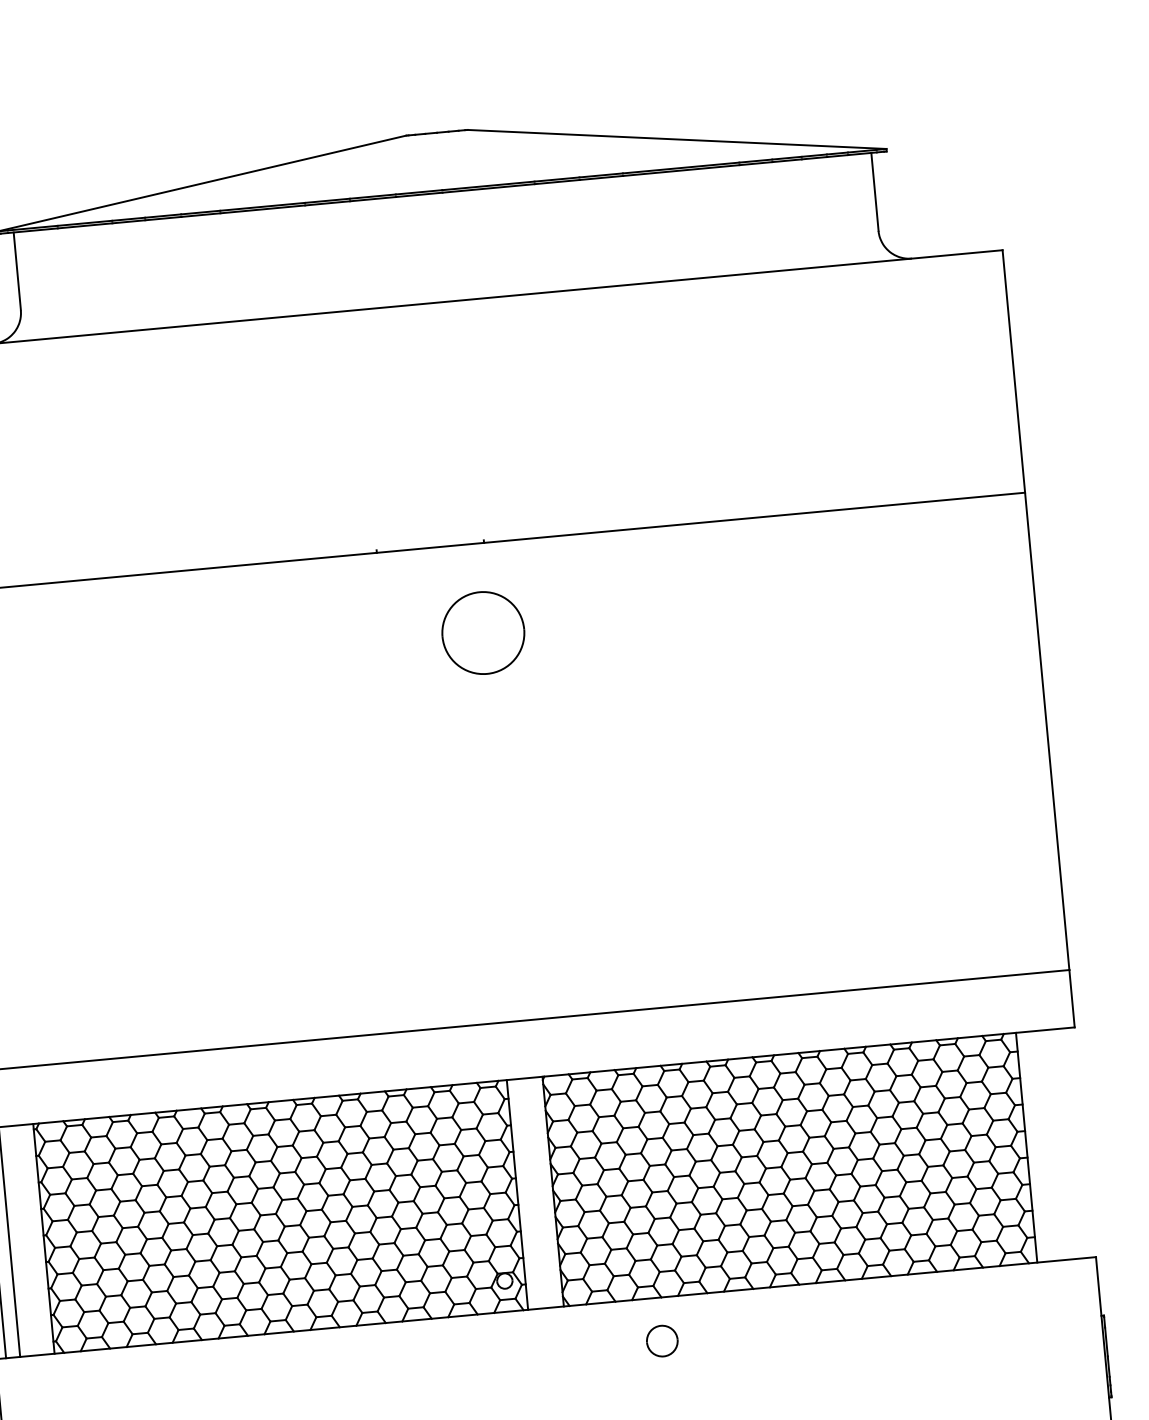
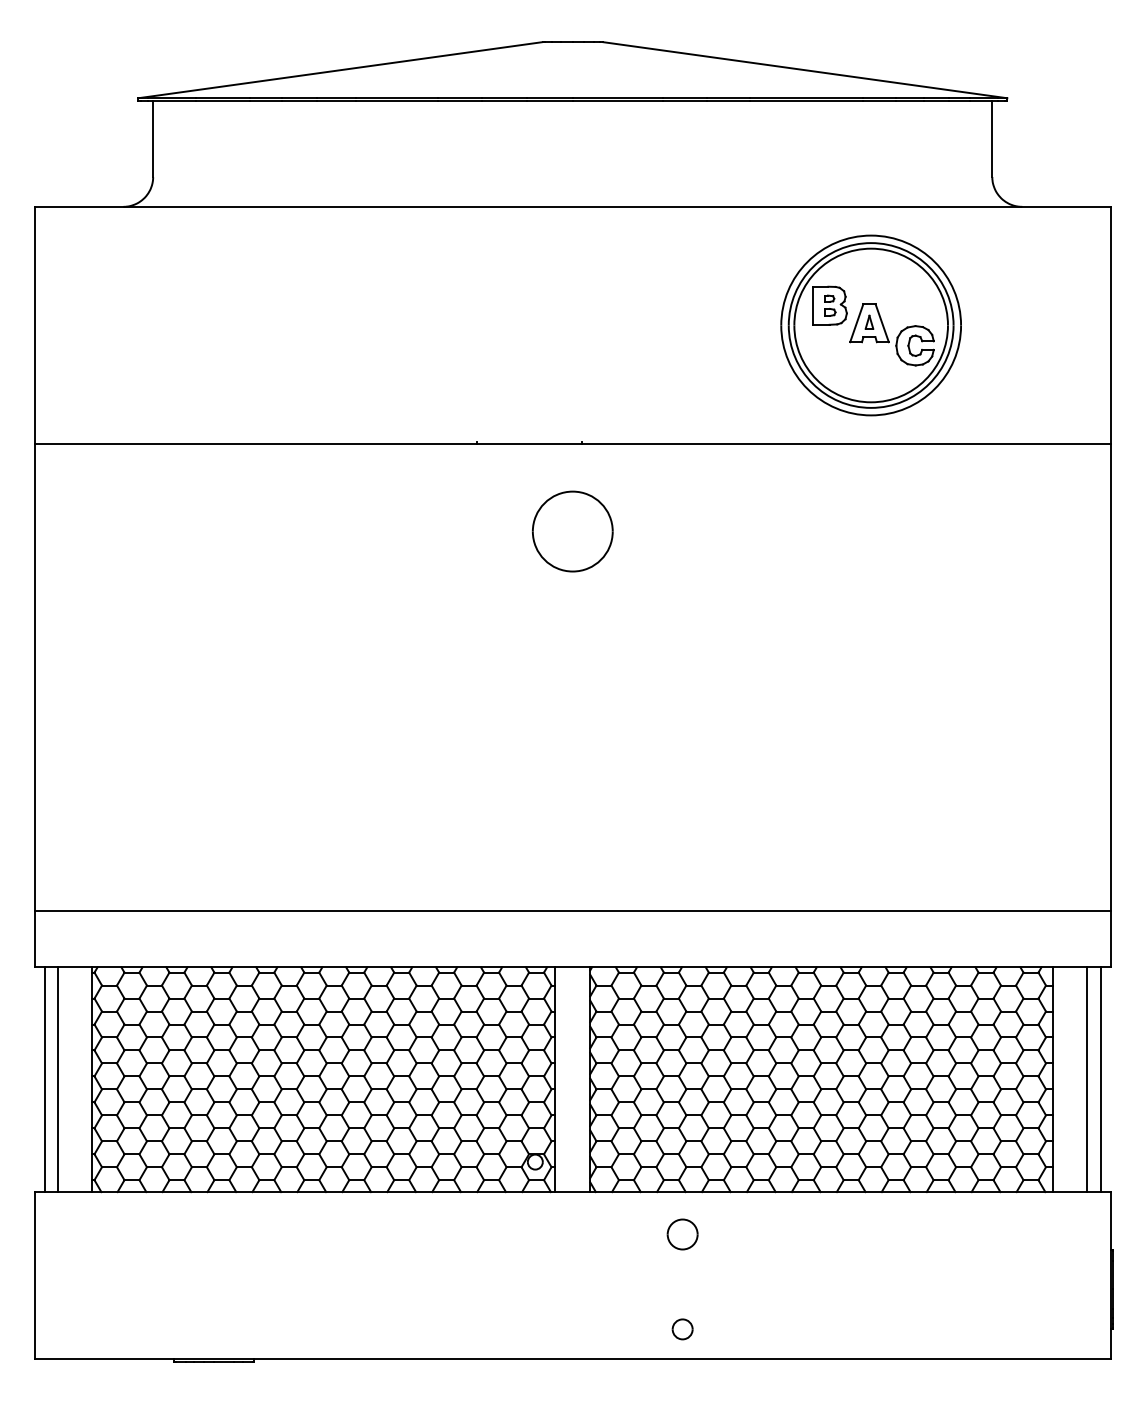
part: (768, 394) -> (870, 325), added
line: (1074, 1143) -> (1100, 1079), added
line: (1061, 1144) -> (1087, 1079), added

